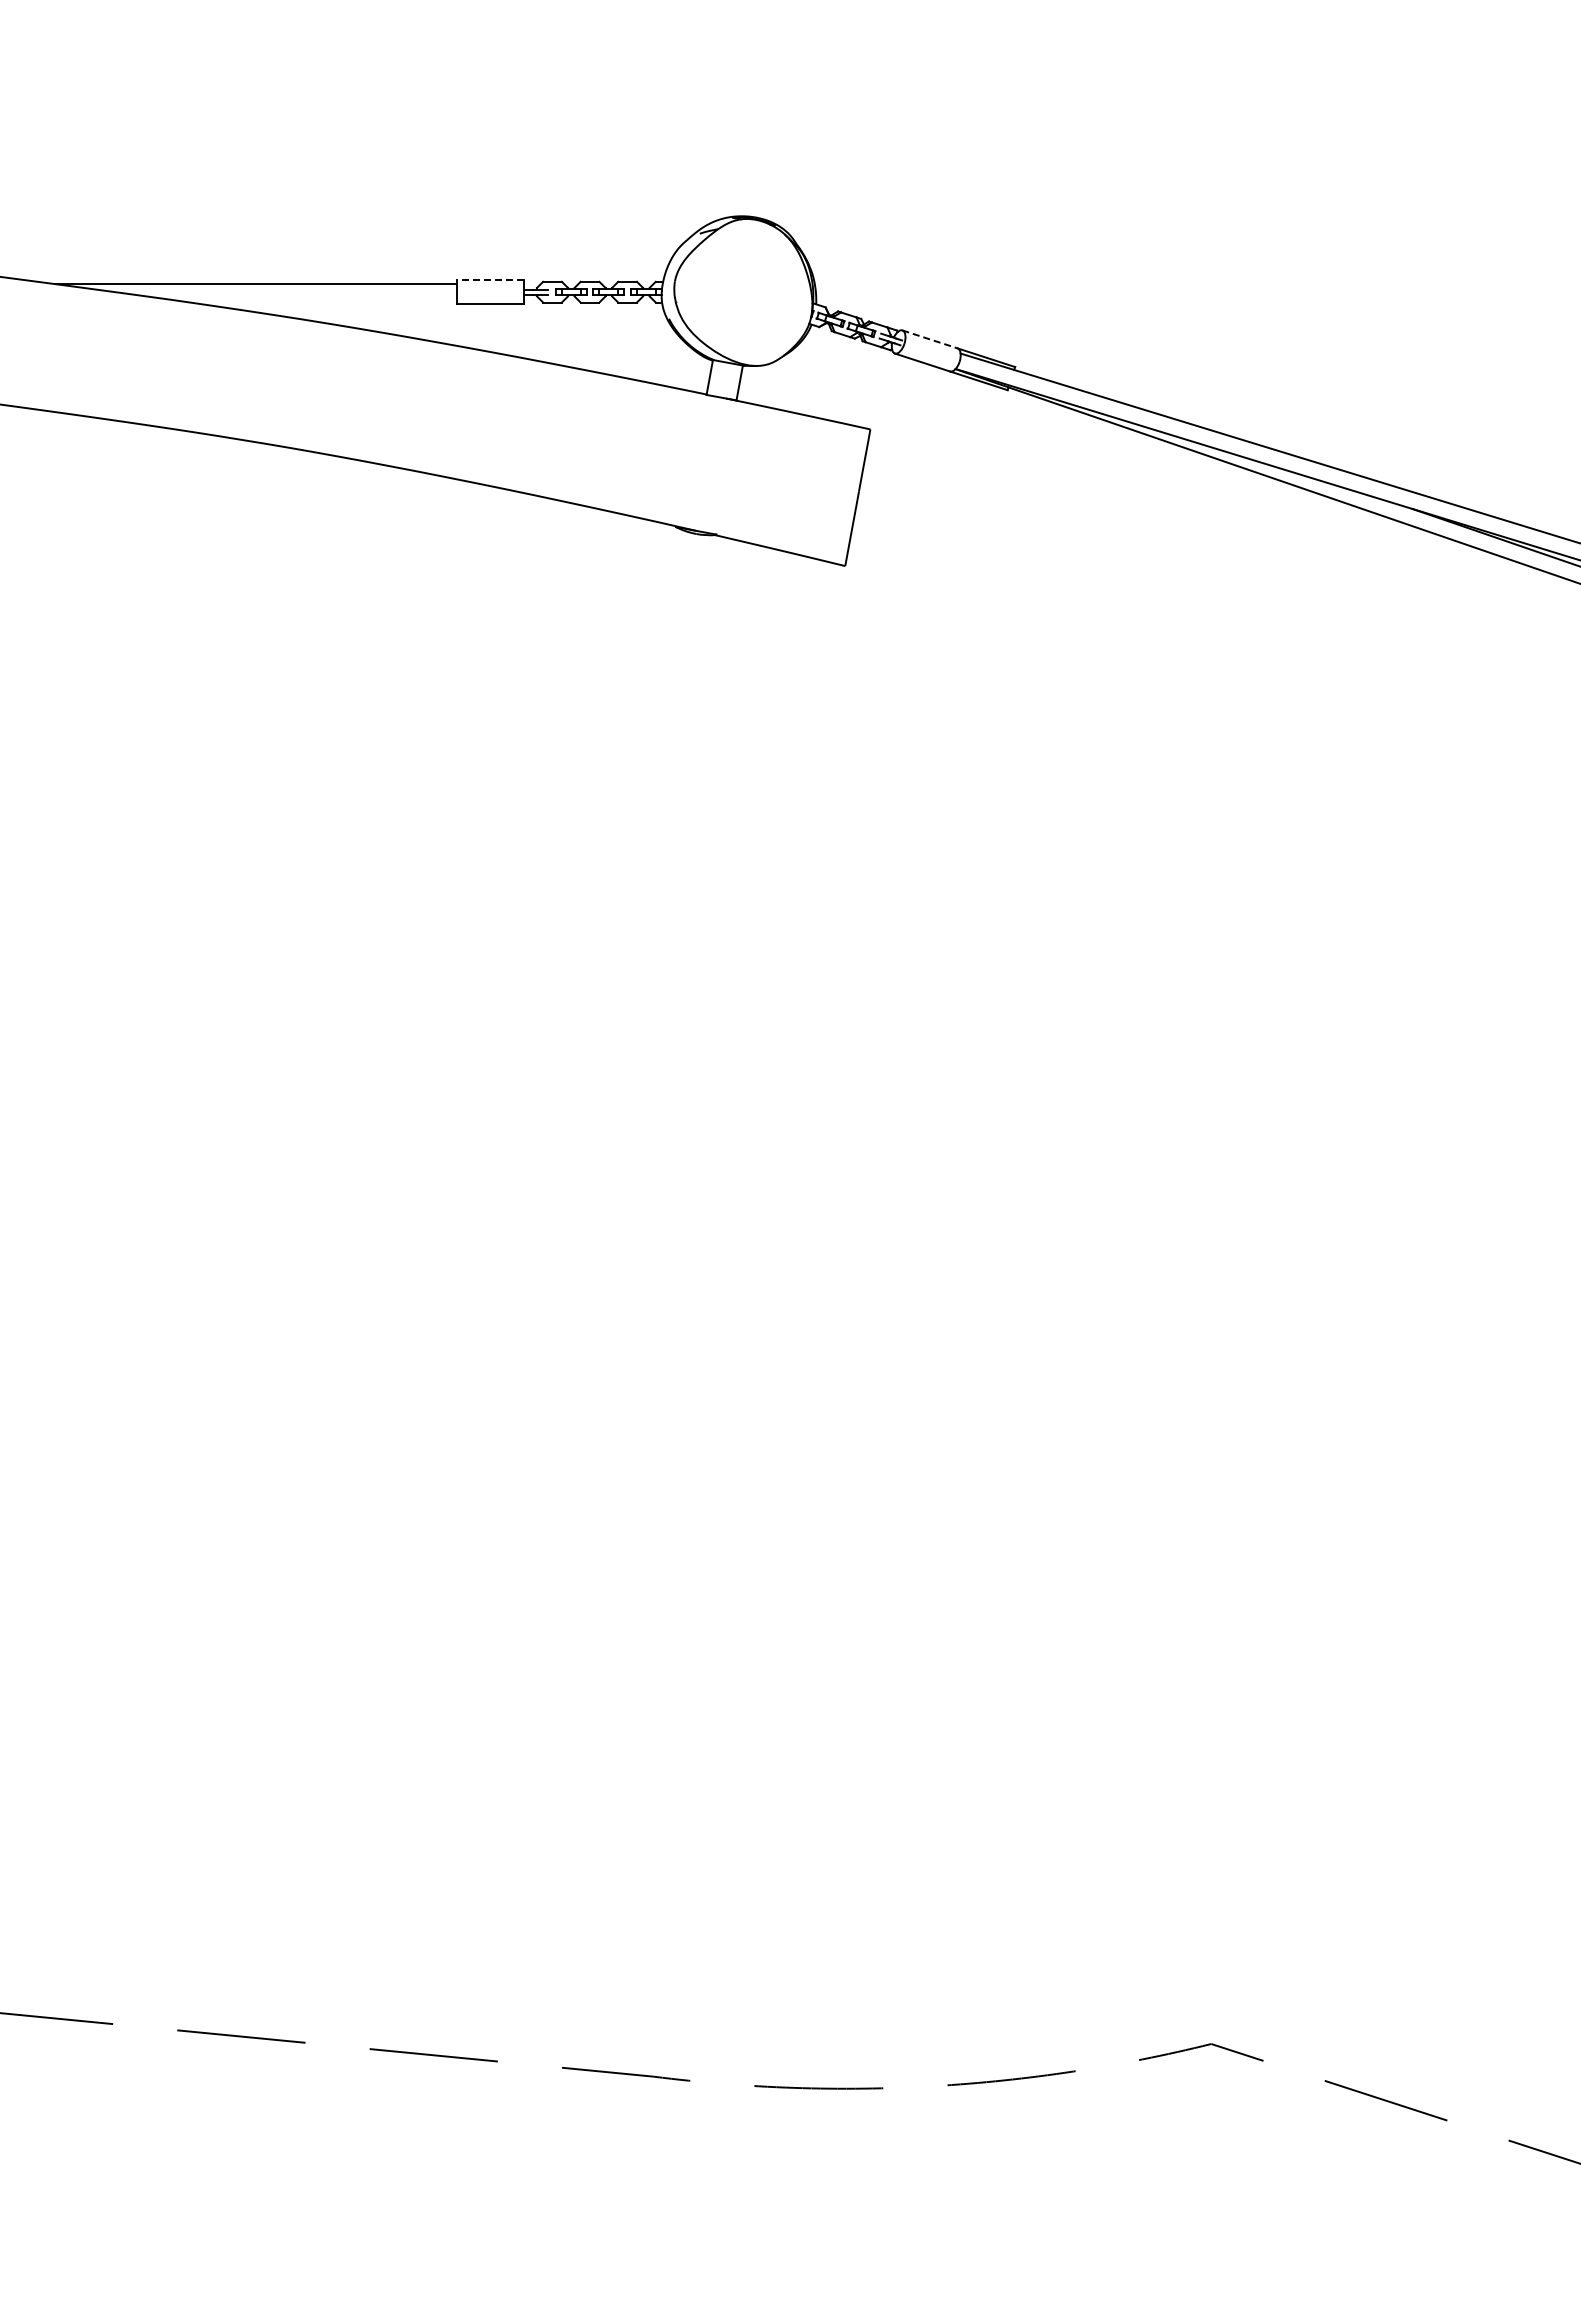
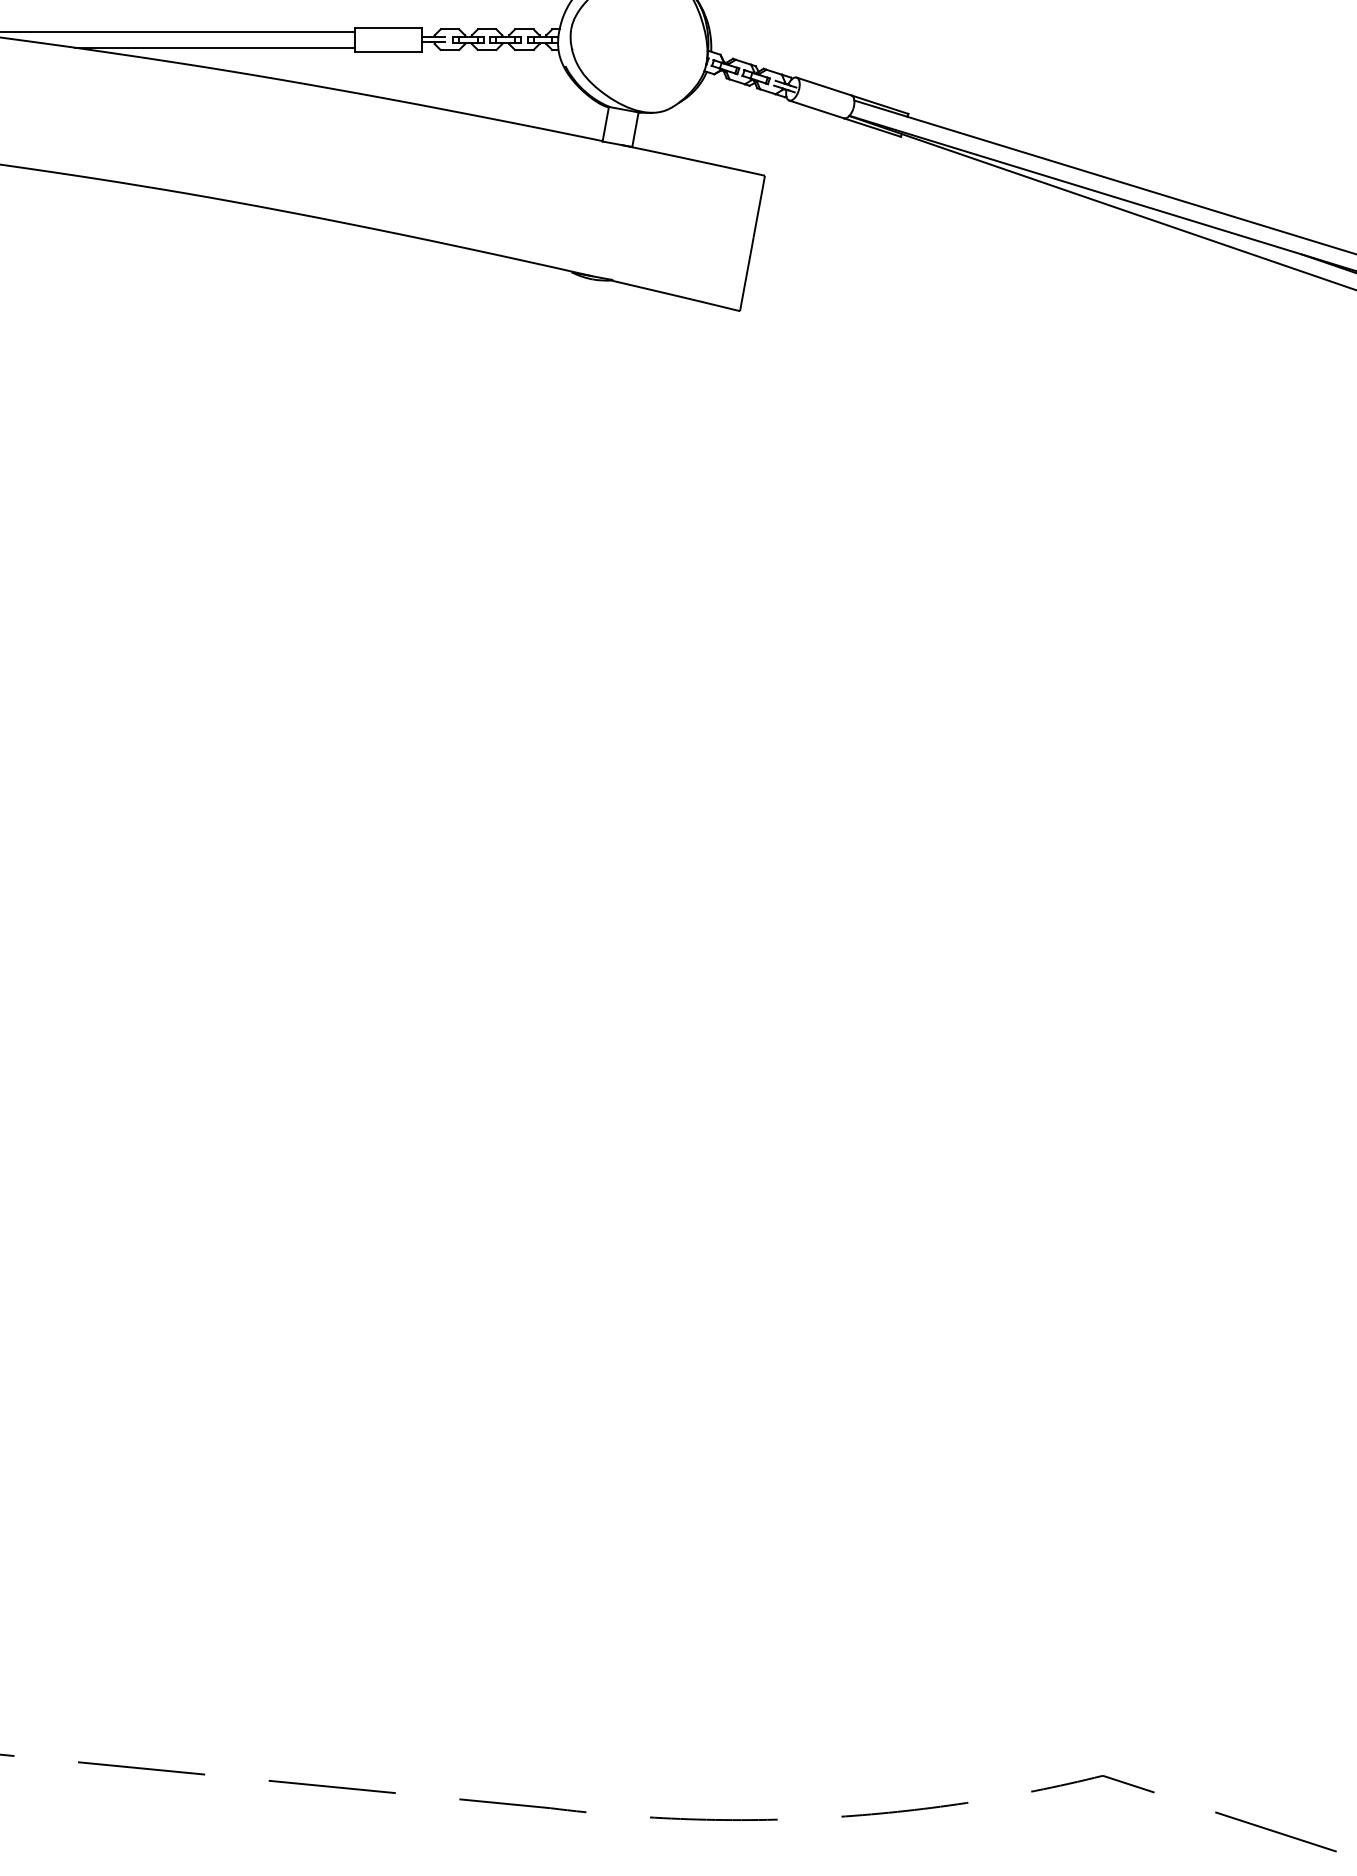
line: (489, 280) -> (387, 28), dashed -> solid
line: (315, 300) -> (215, 47), added
line: (930, 339) -> (824, 86), dashed -> solid

